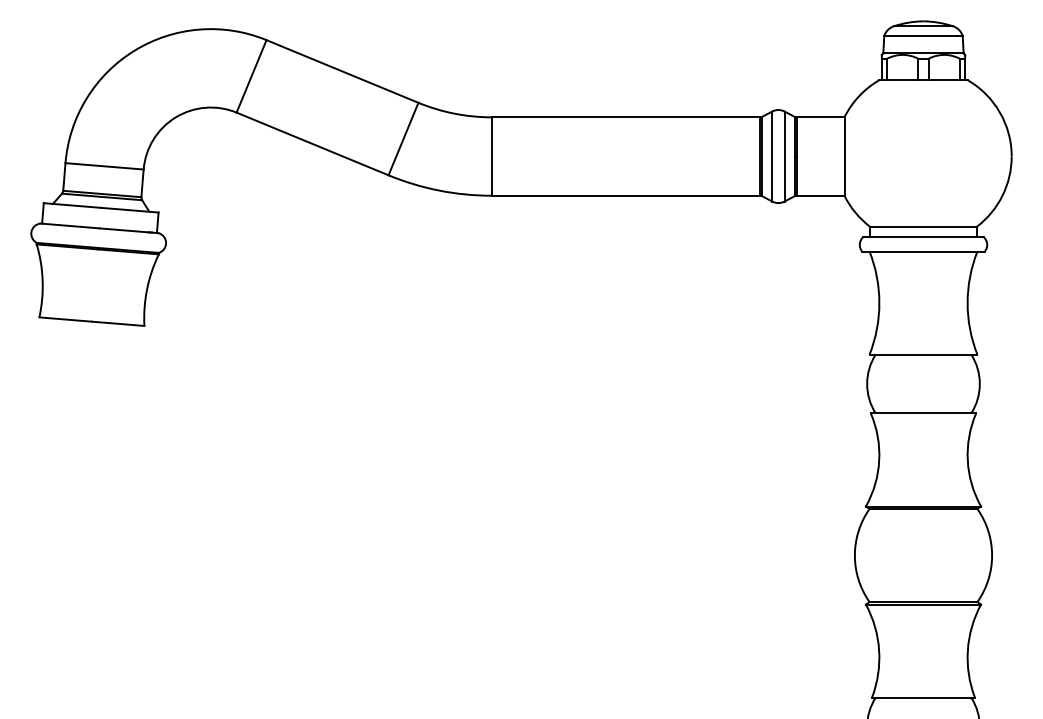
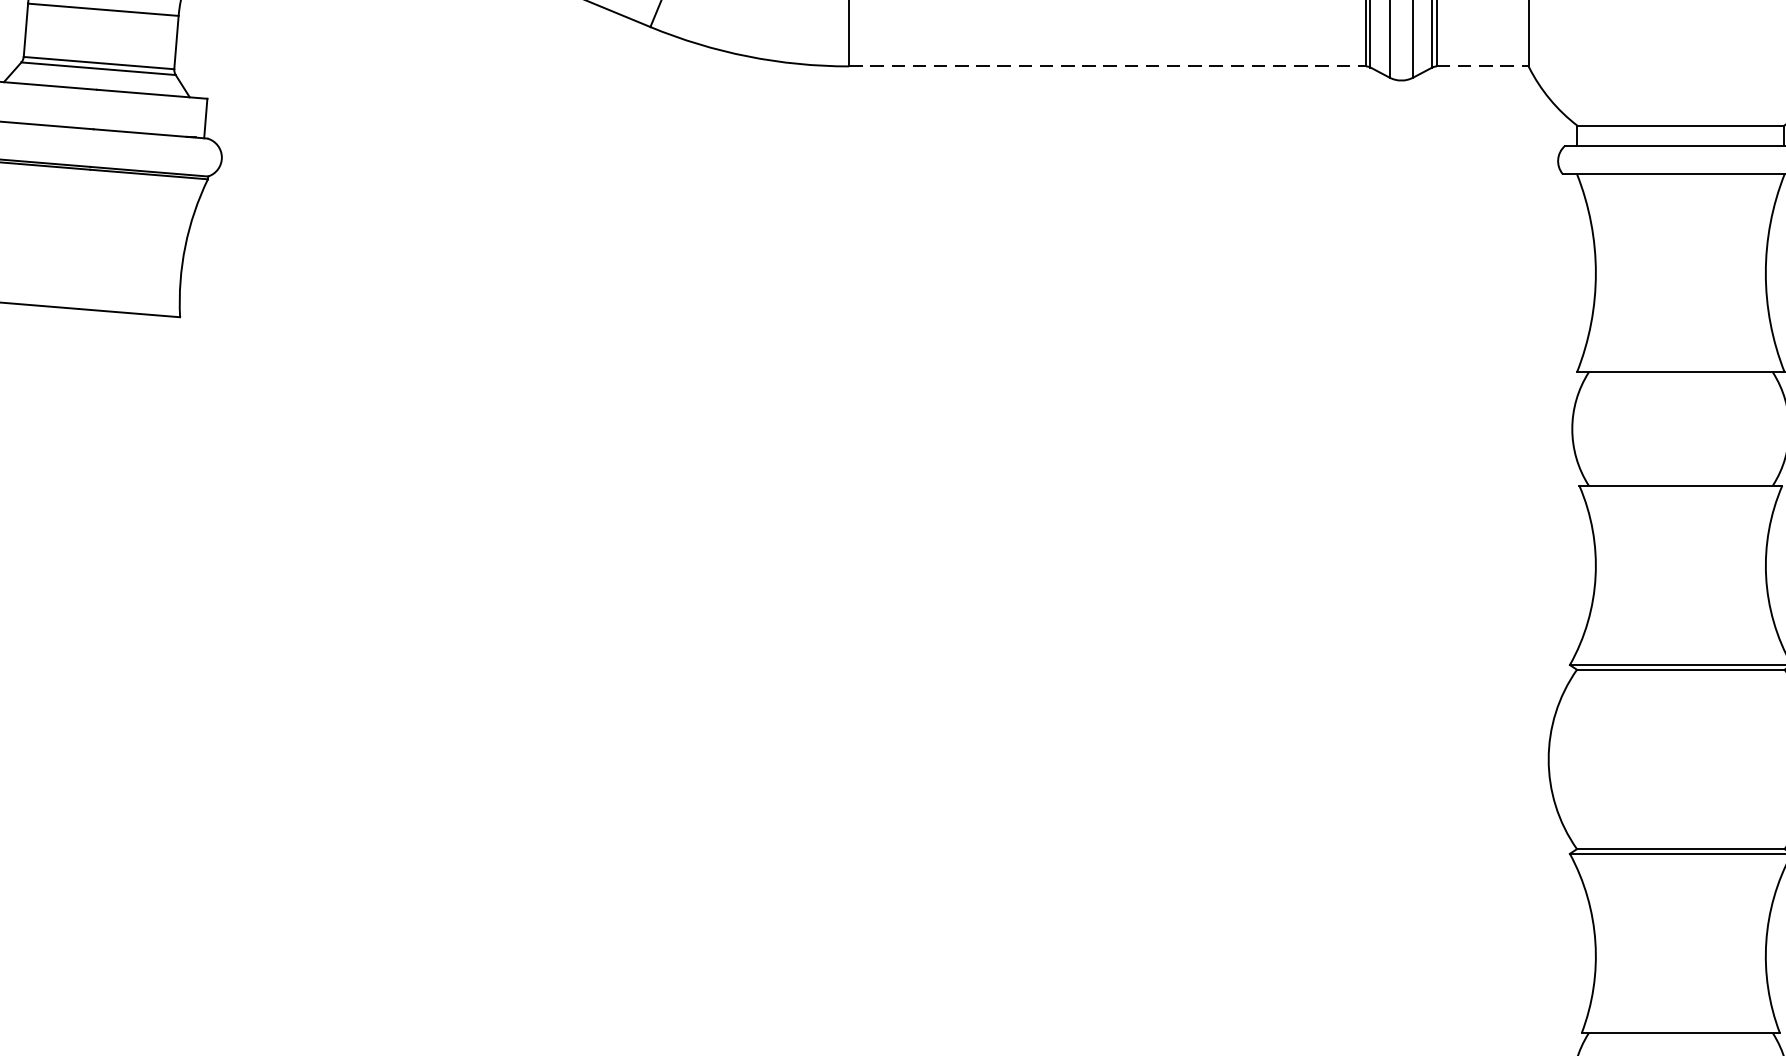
line: (626, 195) -> (1108, 65), solid -> dashed
line: (820, 195) -> (1482, 65), solid -> dashed

